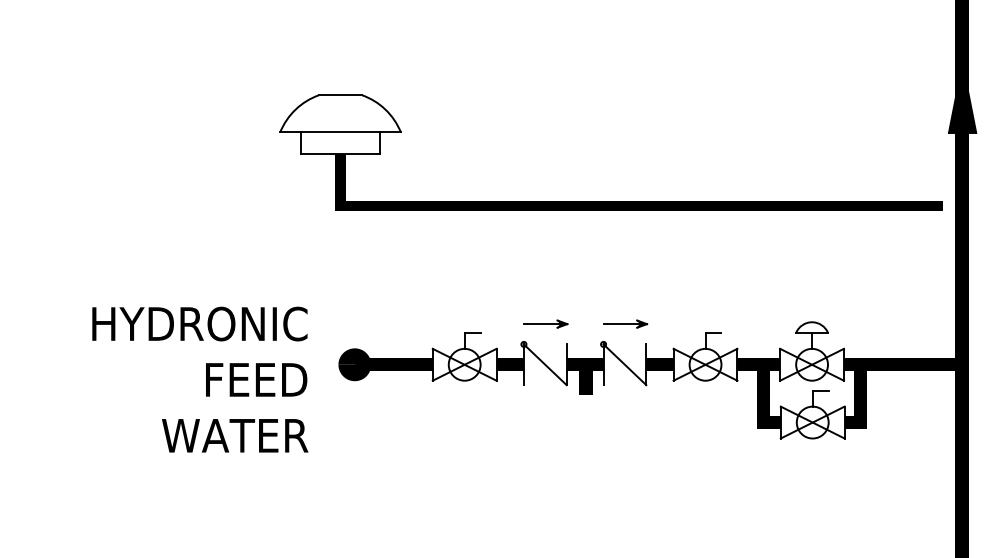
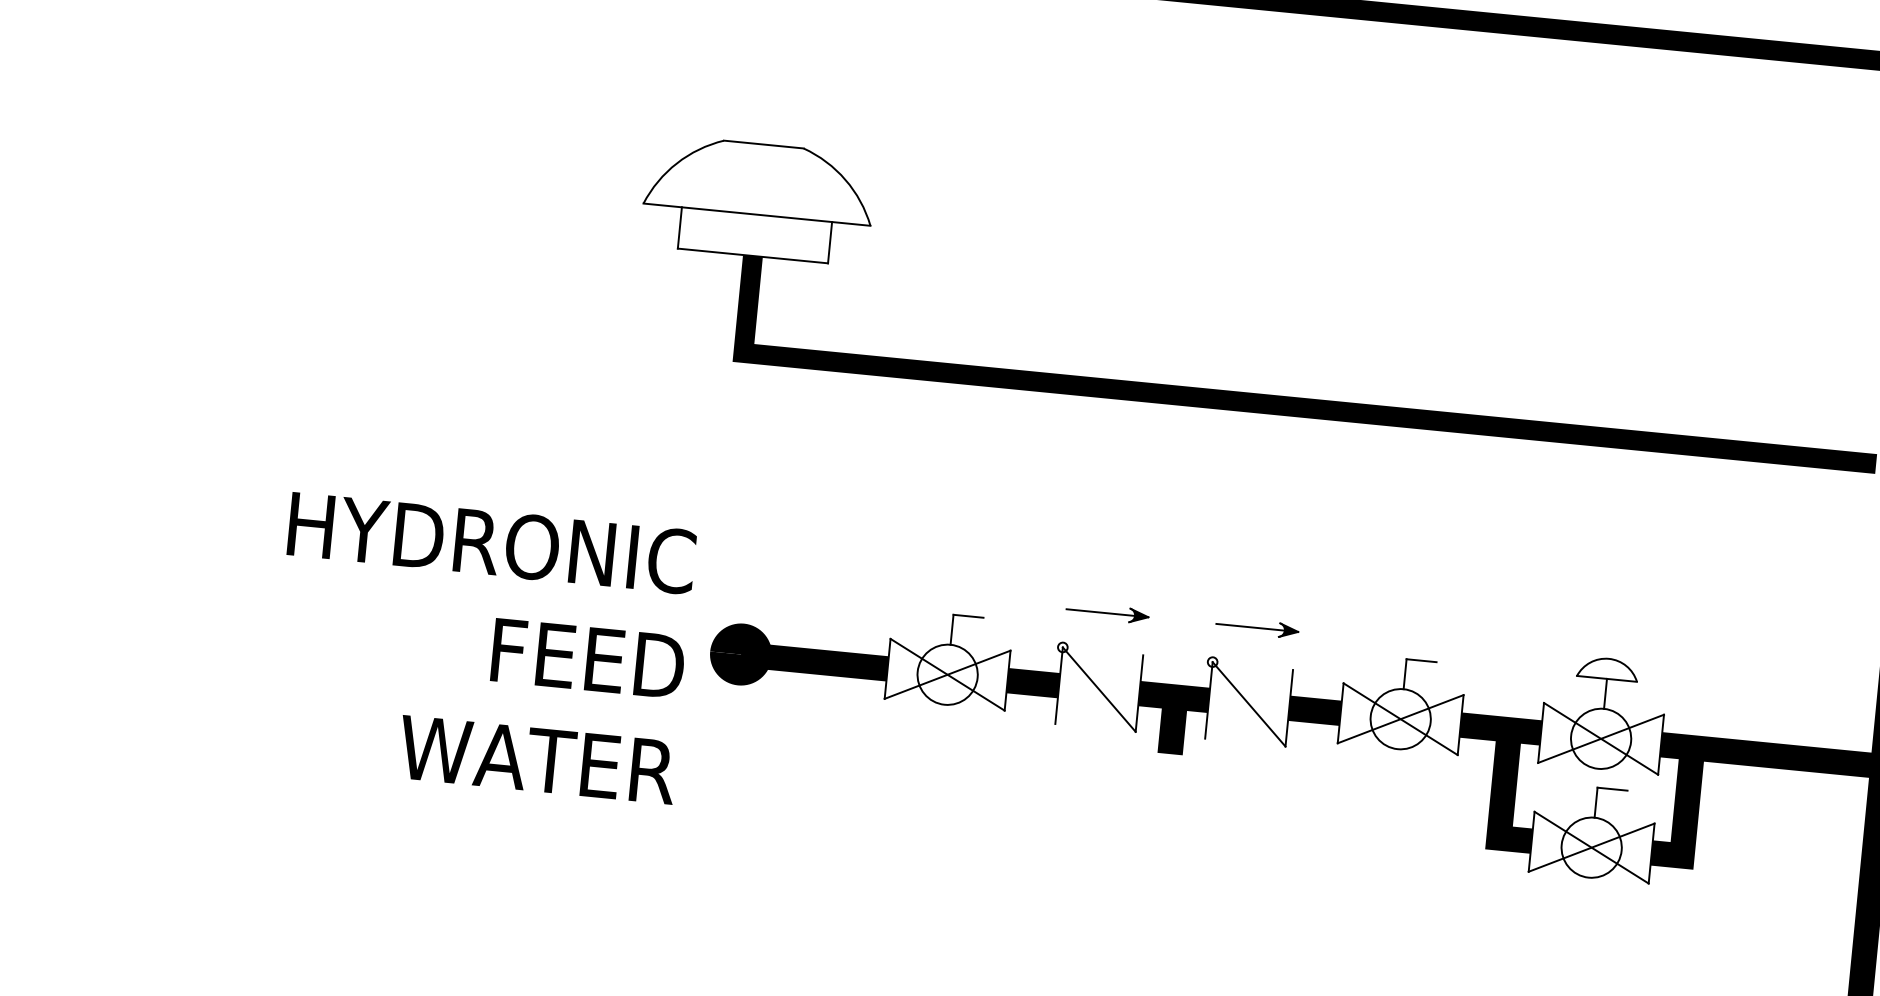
text: (200, 379) -> (482, 647), moved

